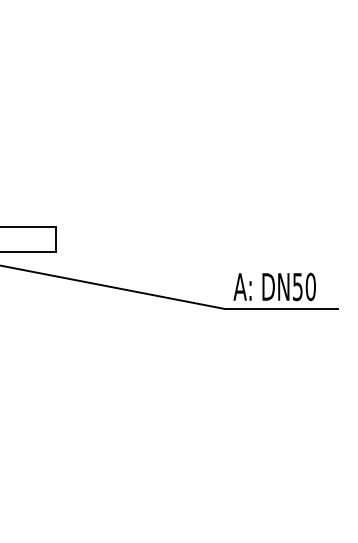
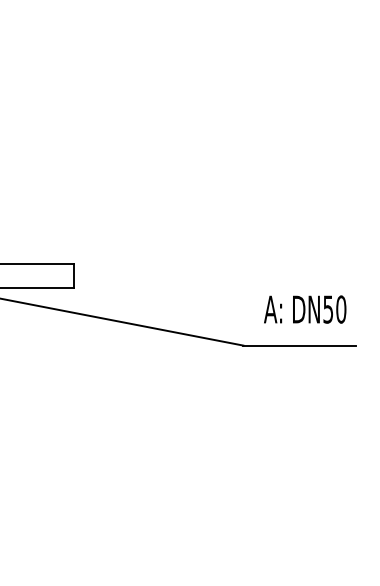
text: (275, 286) -> (305, 309), moved

